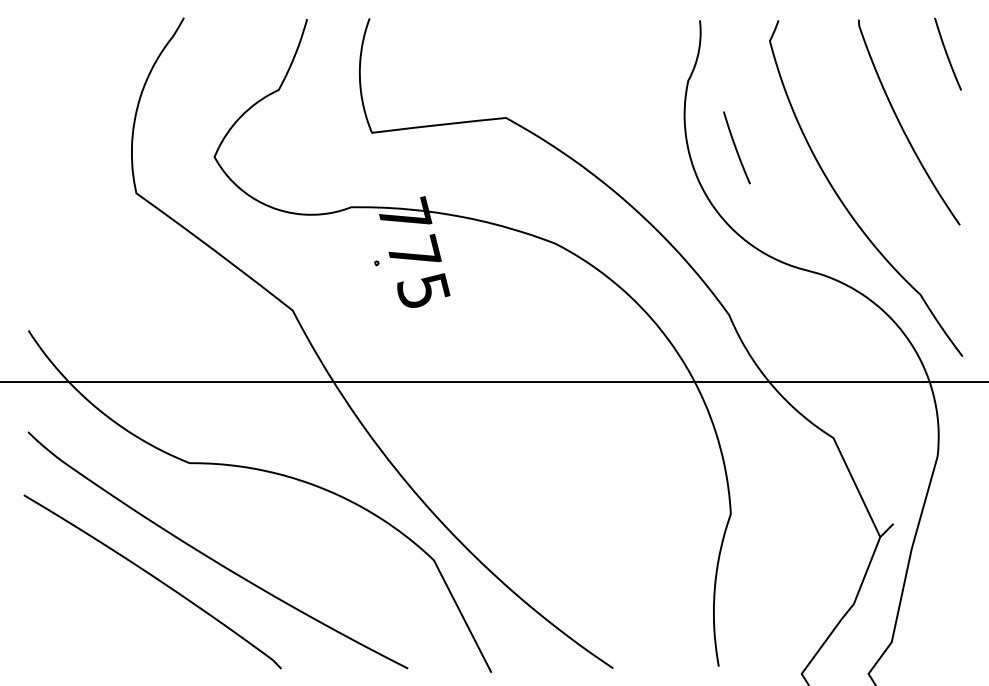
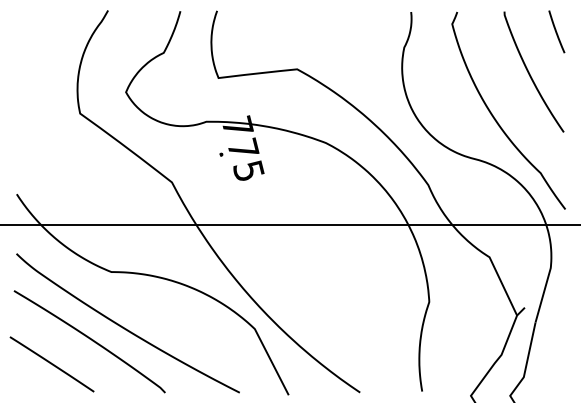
line: (736, 147) -> (432, 86), removed
line: (87, 620) -> (51, 364), added

